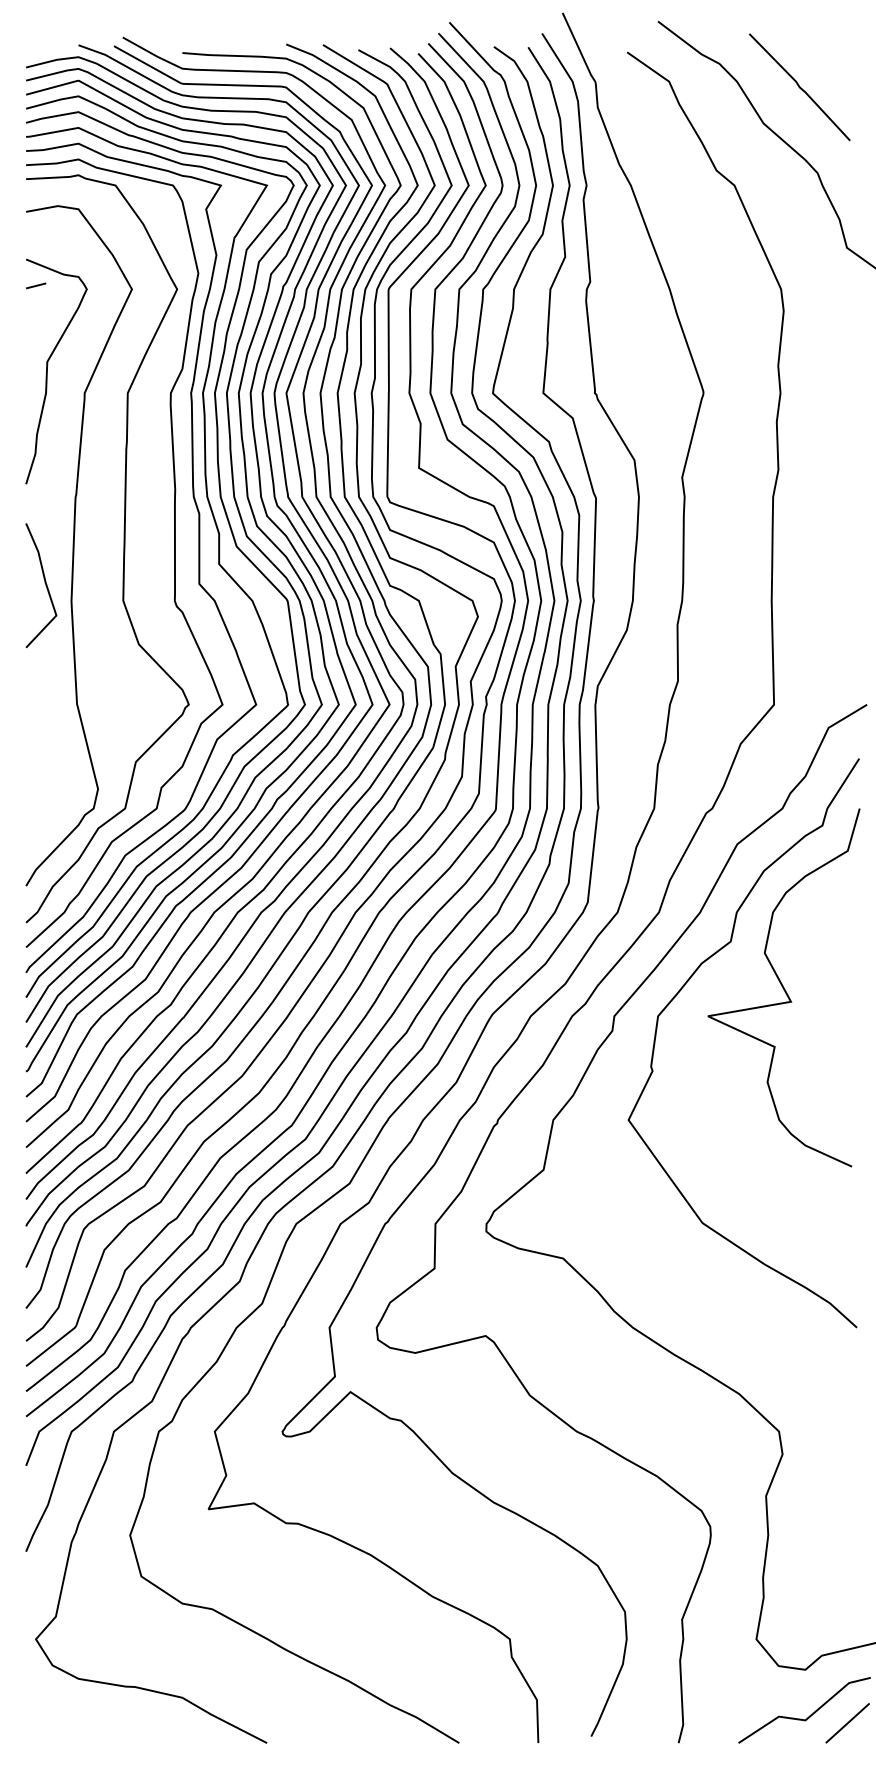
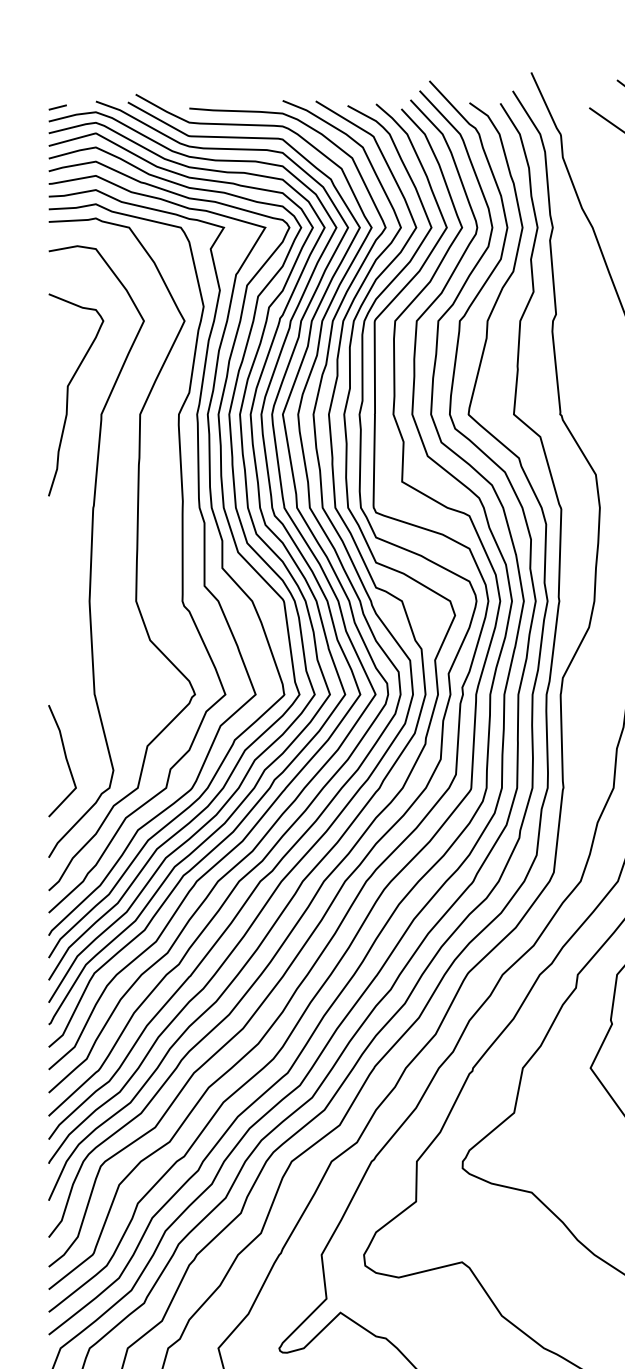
line: (36, 285) -> (58, 107), moved
line: (45, 585) -> (66, 760), moved

